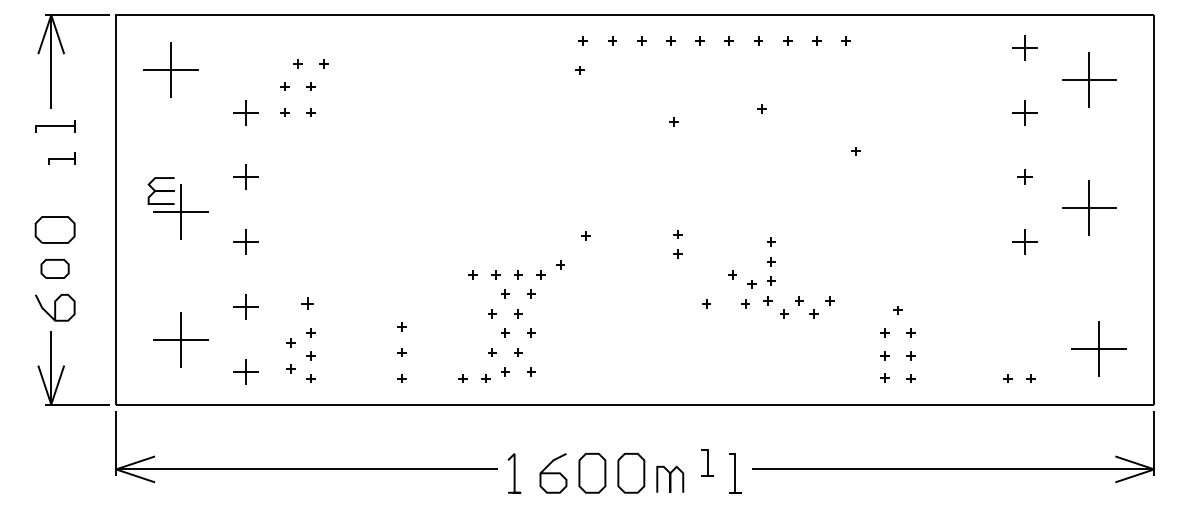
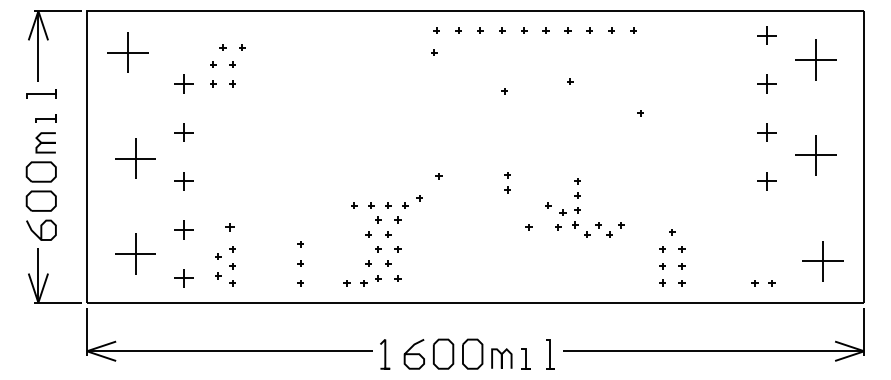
part: (1024, 176) -> (767, 131), size x1.67
curve: (160, 190) -> (45, 142), moved
part: (54, 268) -> (40, 200), size x1.43
line: (707, 462) -> (525, 358), moved

